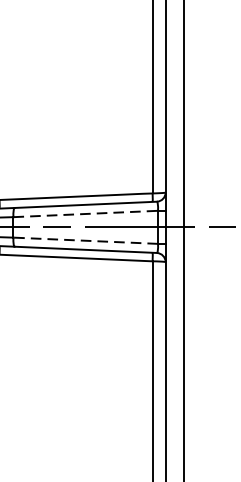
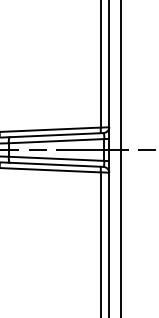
line: (85, 214) -> (56, 141), dashed -> solid
line: (85, 240) -> (56, 158), dashed -> solid

